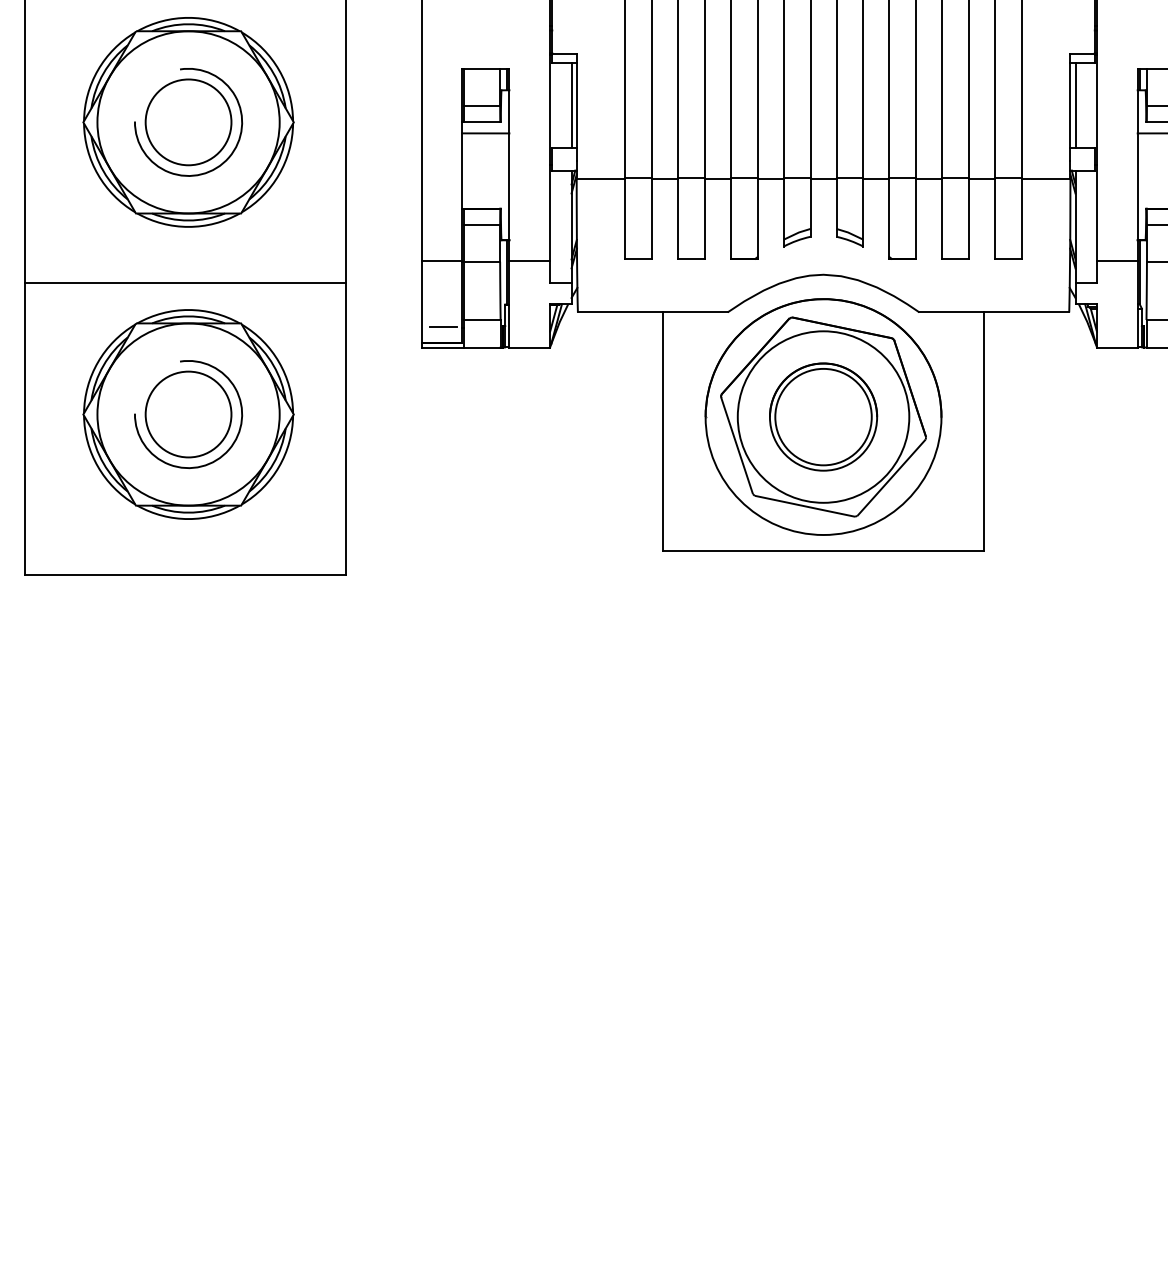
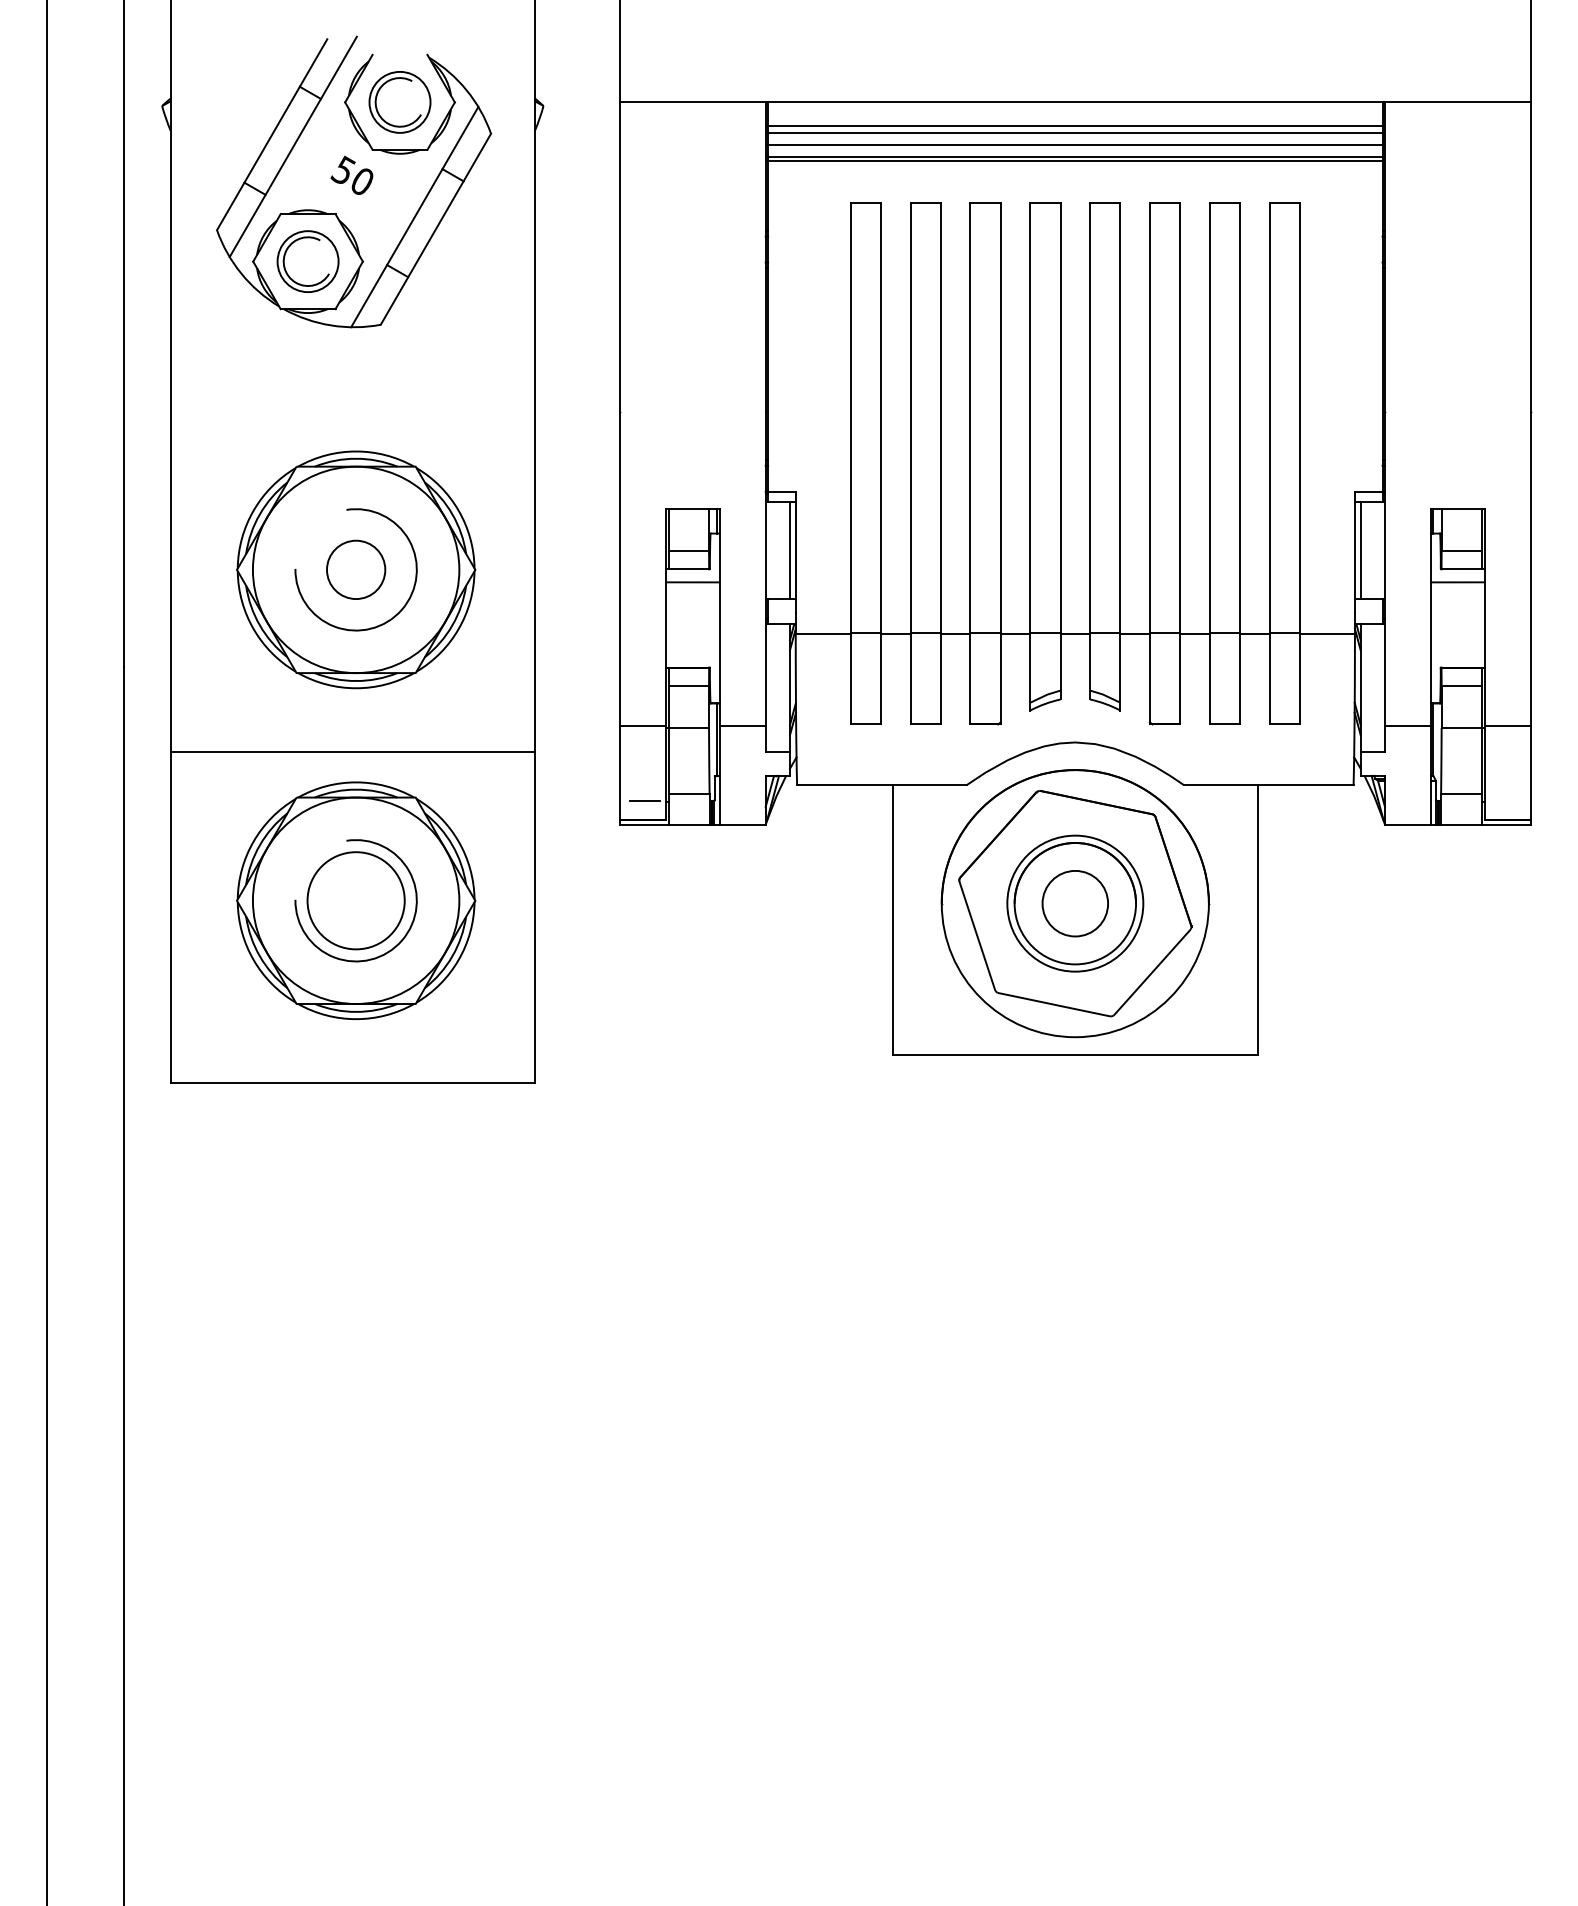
circle: (188, 122) -> (355, 569), size x0.6
circle: (822, 416) -> (1074, 903), size x0.6
circle: (823, 416) -> (1075, 903), size x0.7

